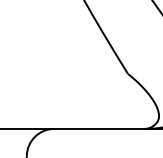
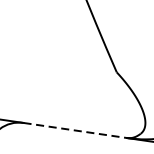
line: (100, 128) -> (76, 130), solid -> dashed

